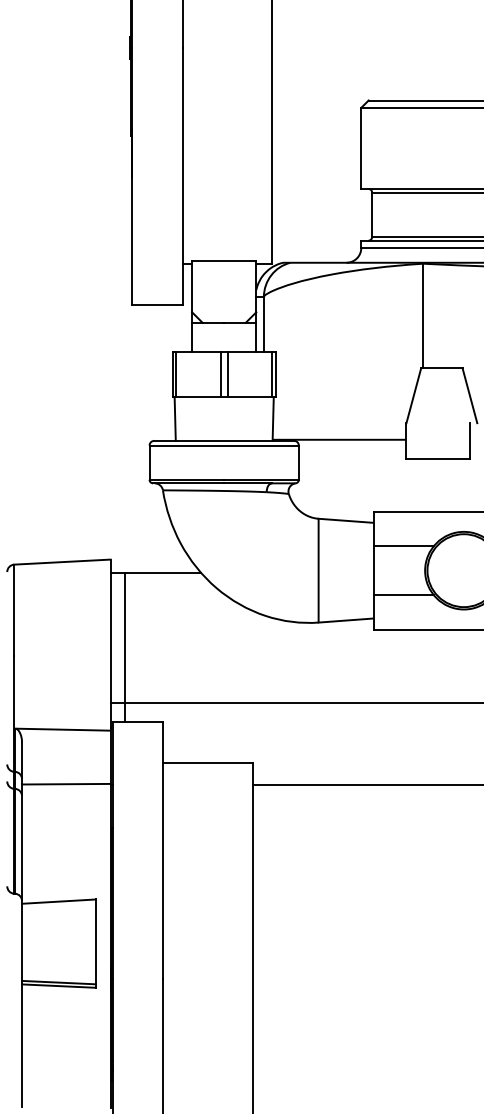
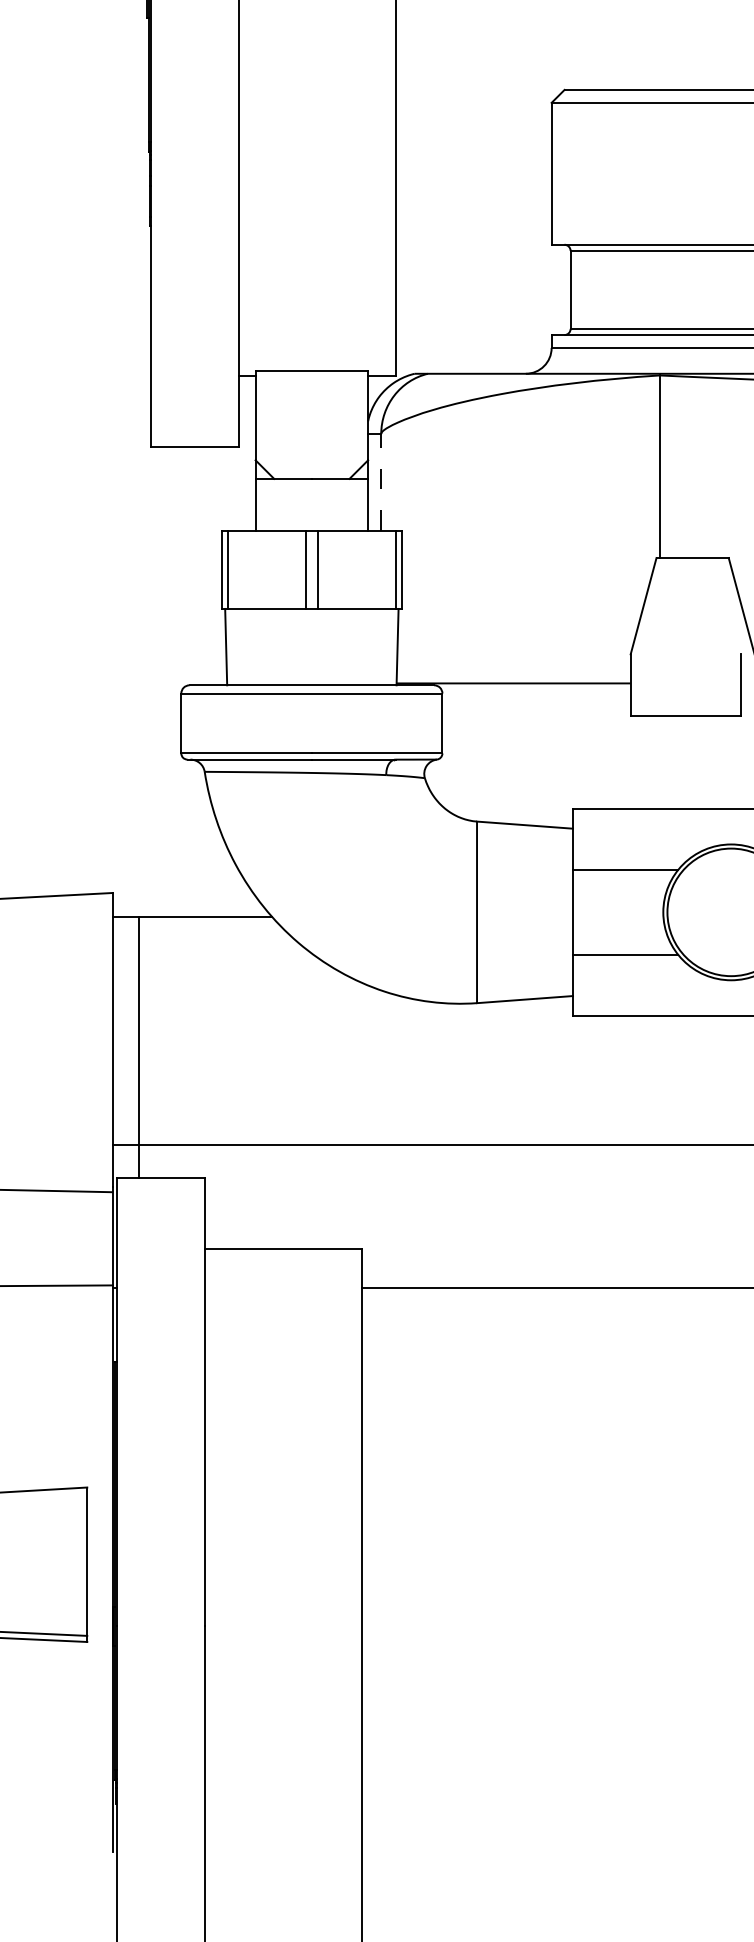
line: (263, 324) -> (380, 481), solid -> dashed

